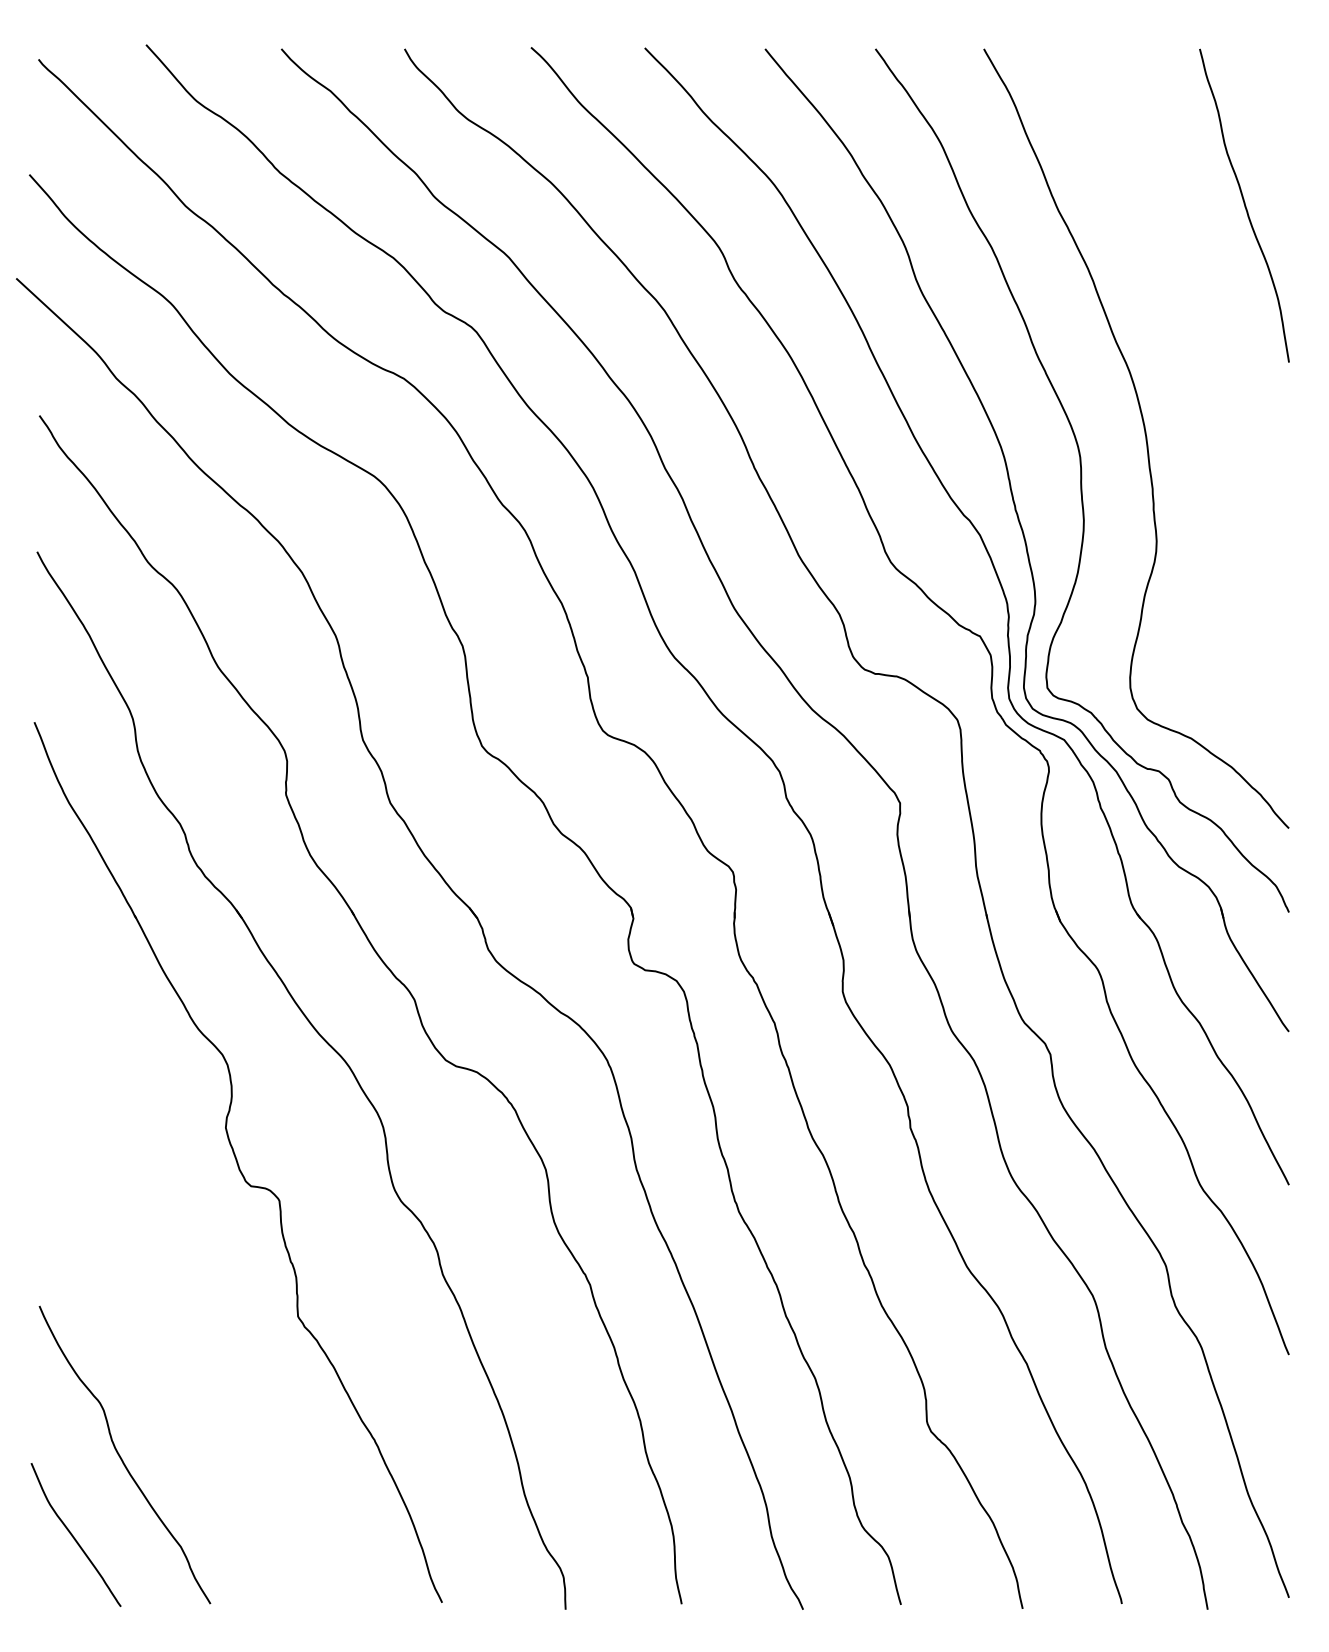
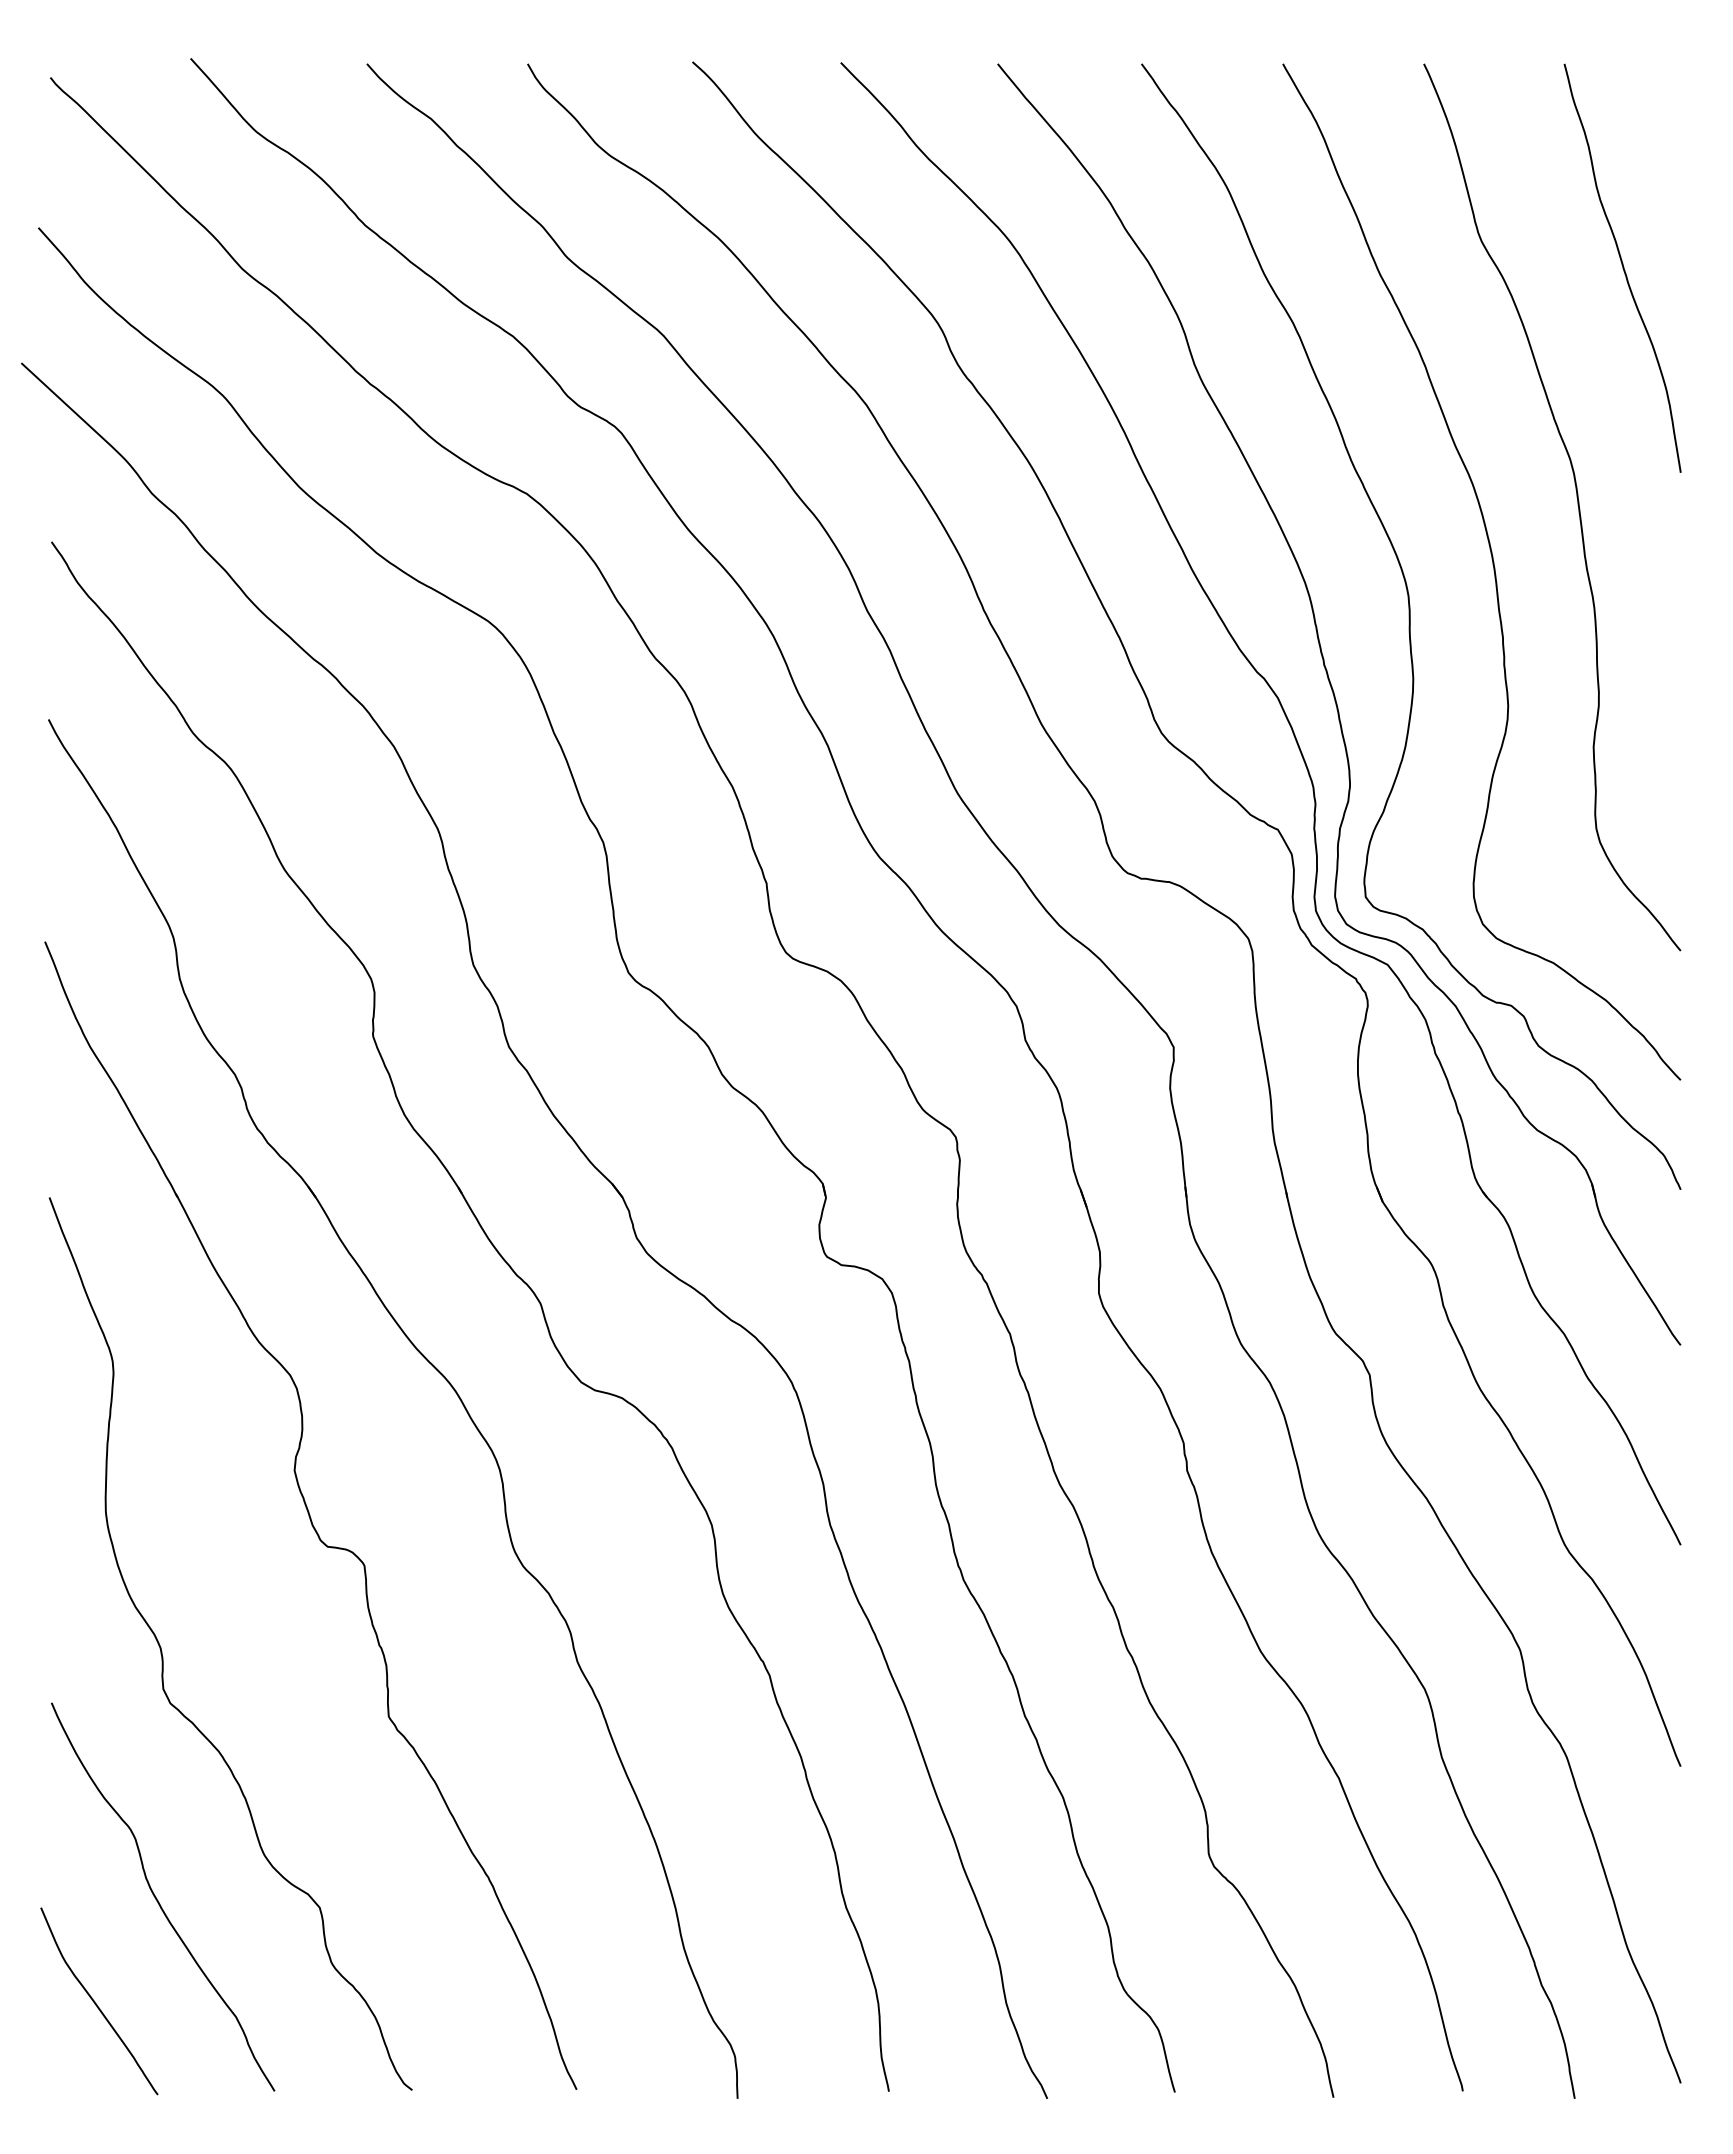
curve: (1209, 387) -> (1577, 505), added
curve: (125, 1270) -> (163, 1656), added

